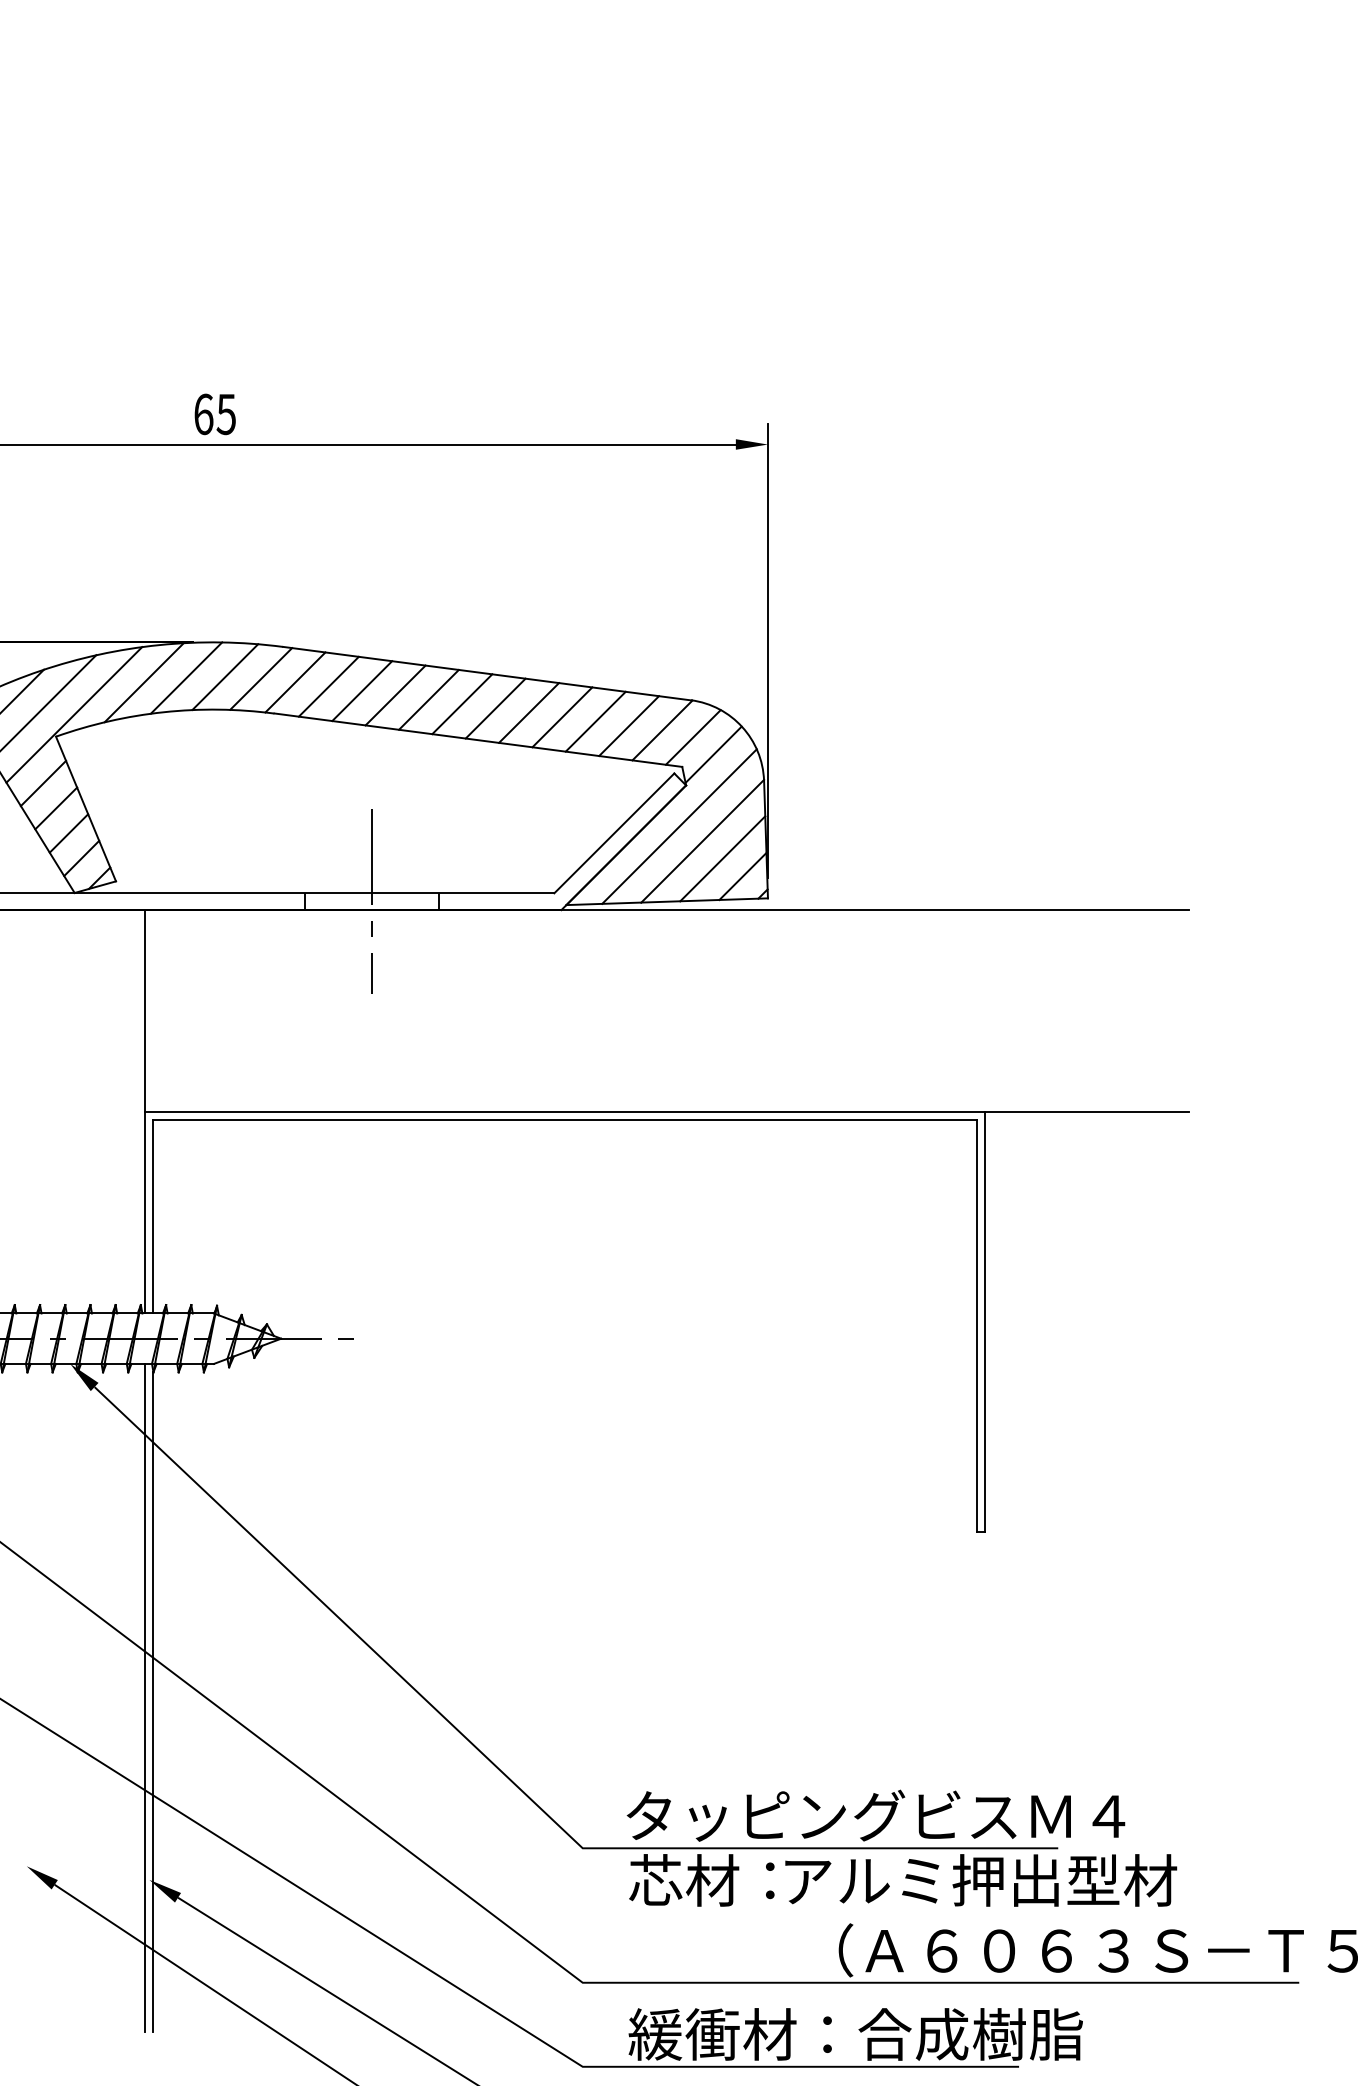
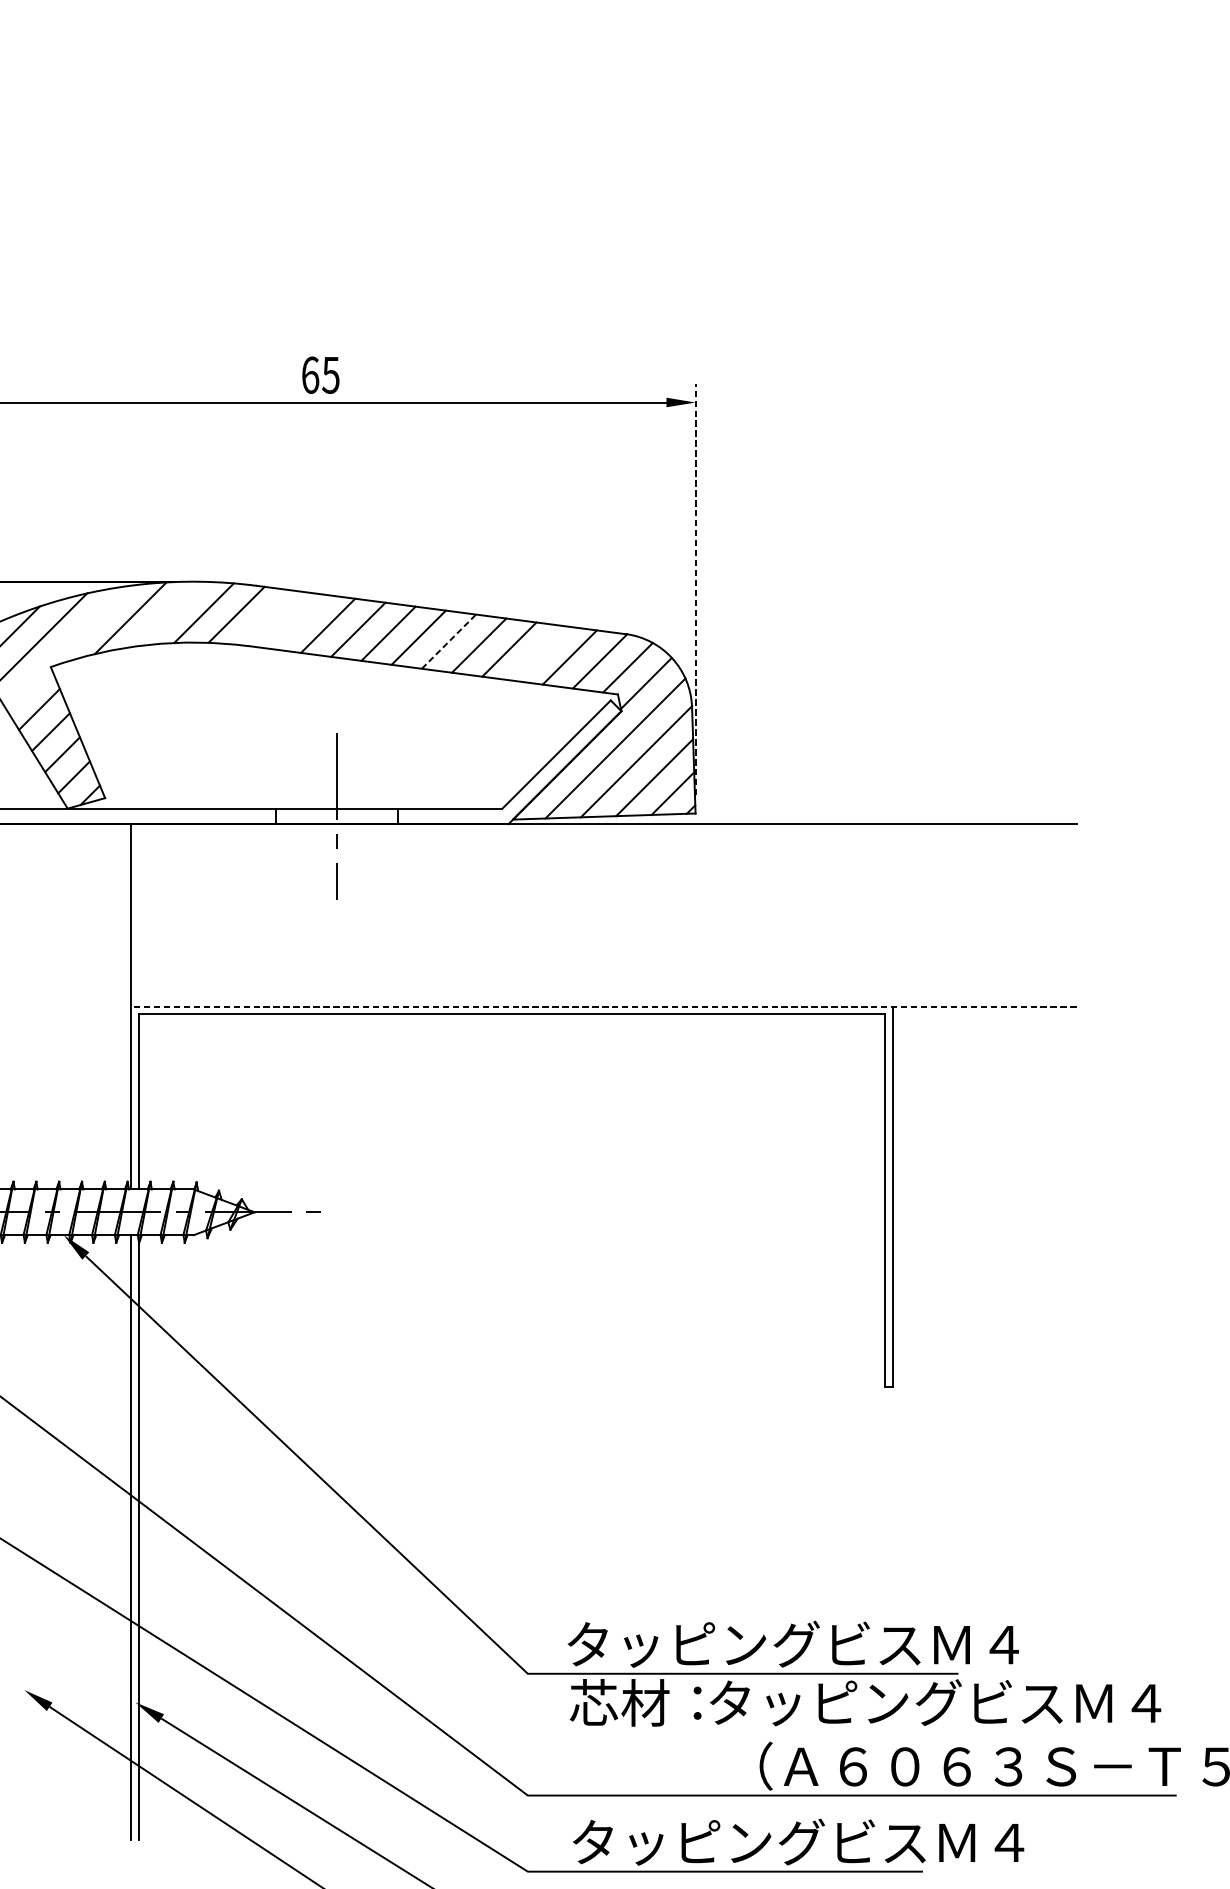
text: (214, 414) -> (320, 375), moved
line: (767, 651) -> (695, 589), solid -> dashed
line: (186, 677) -> (168, 613), removed
line: (295, 682) -> (267, 618), removed
line: (328, 686) -> (297, 621), removed
line: (496, 708) -> (449, 641), solid -> dashed
line: (74, 714) -> (67, 647), removed
line: (595, 721) -> (539, 653), removed
line: (666, 1111) -> (603, 1006), solid -> dashed
text: (1032, 1880) -> (935, 1702), アルミ押出型材 -> タッピングビスＭ４
text: (879, 2034) -> (796, 1842), 緩衝材：合成樹脂 -> タッピングビスＭ４

